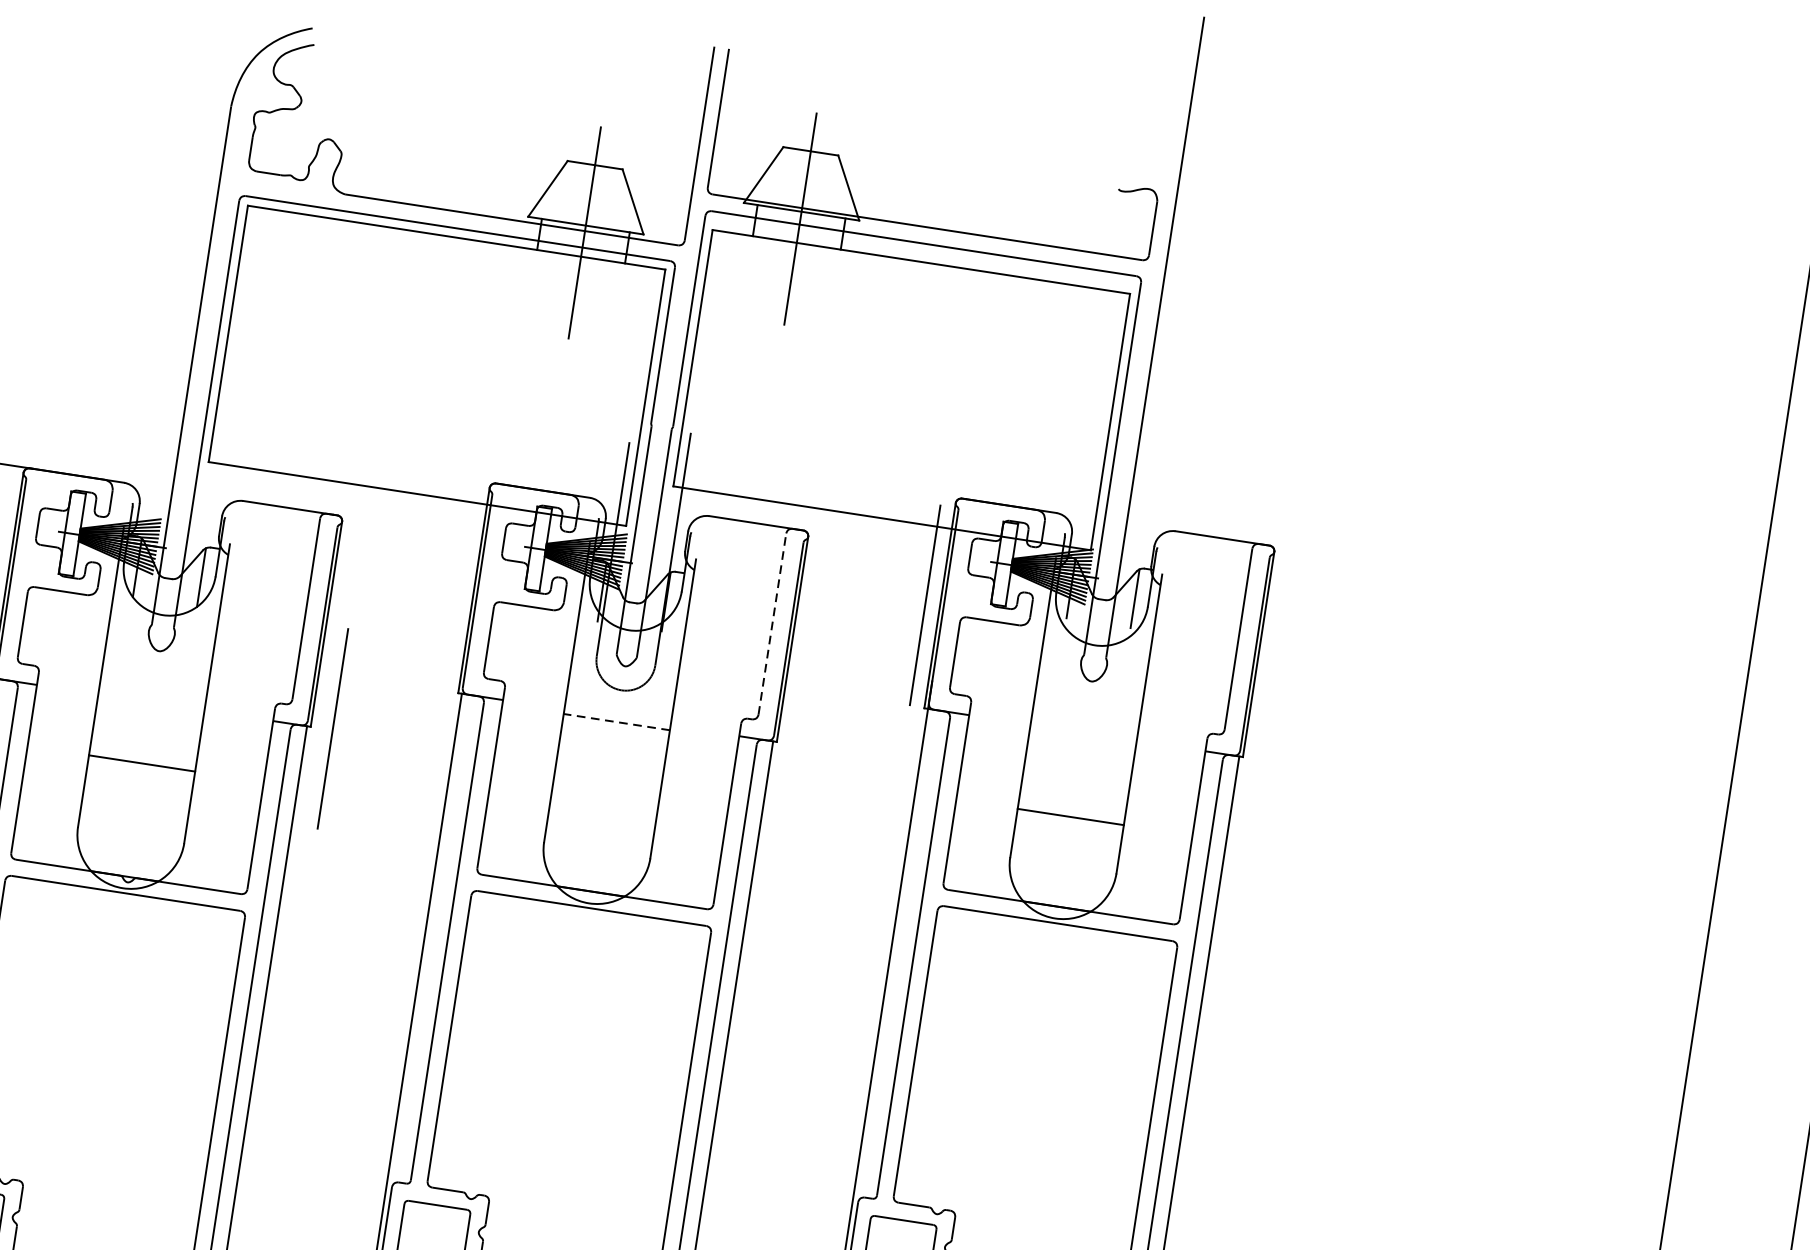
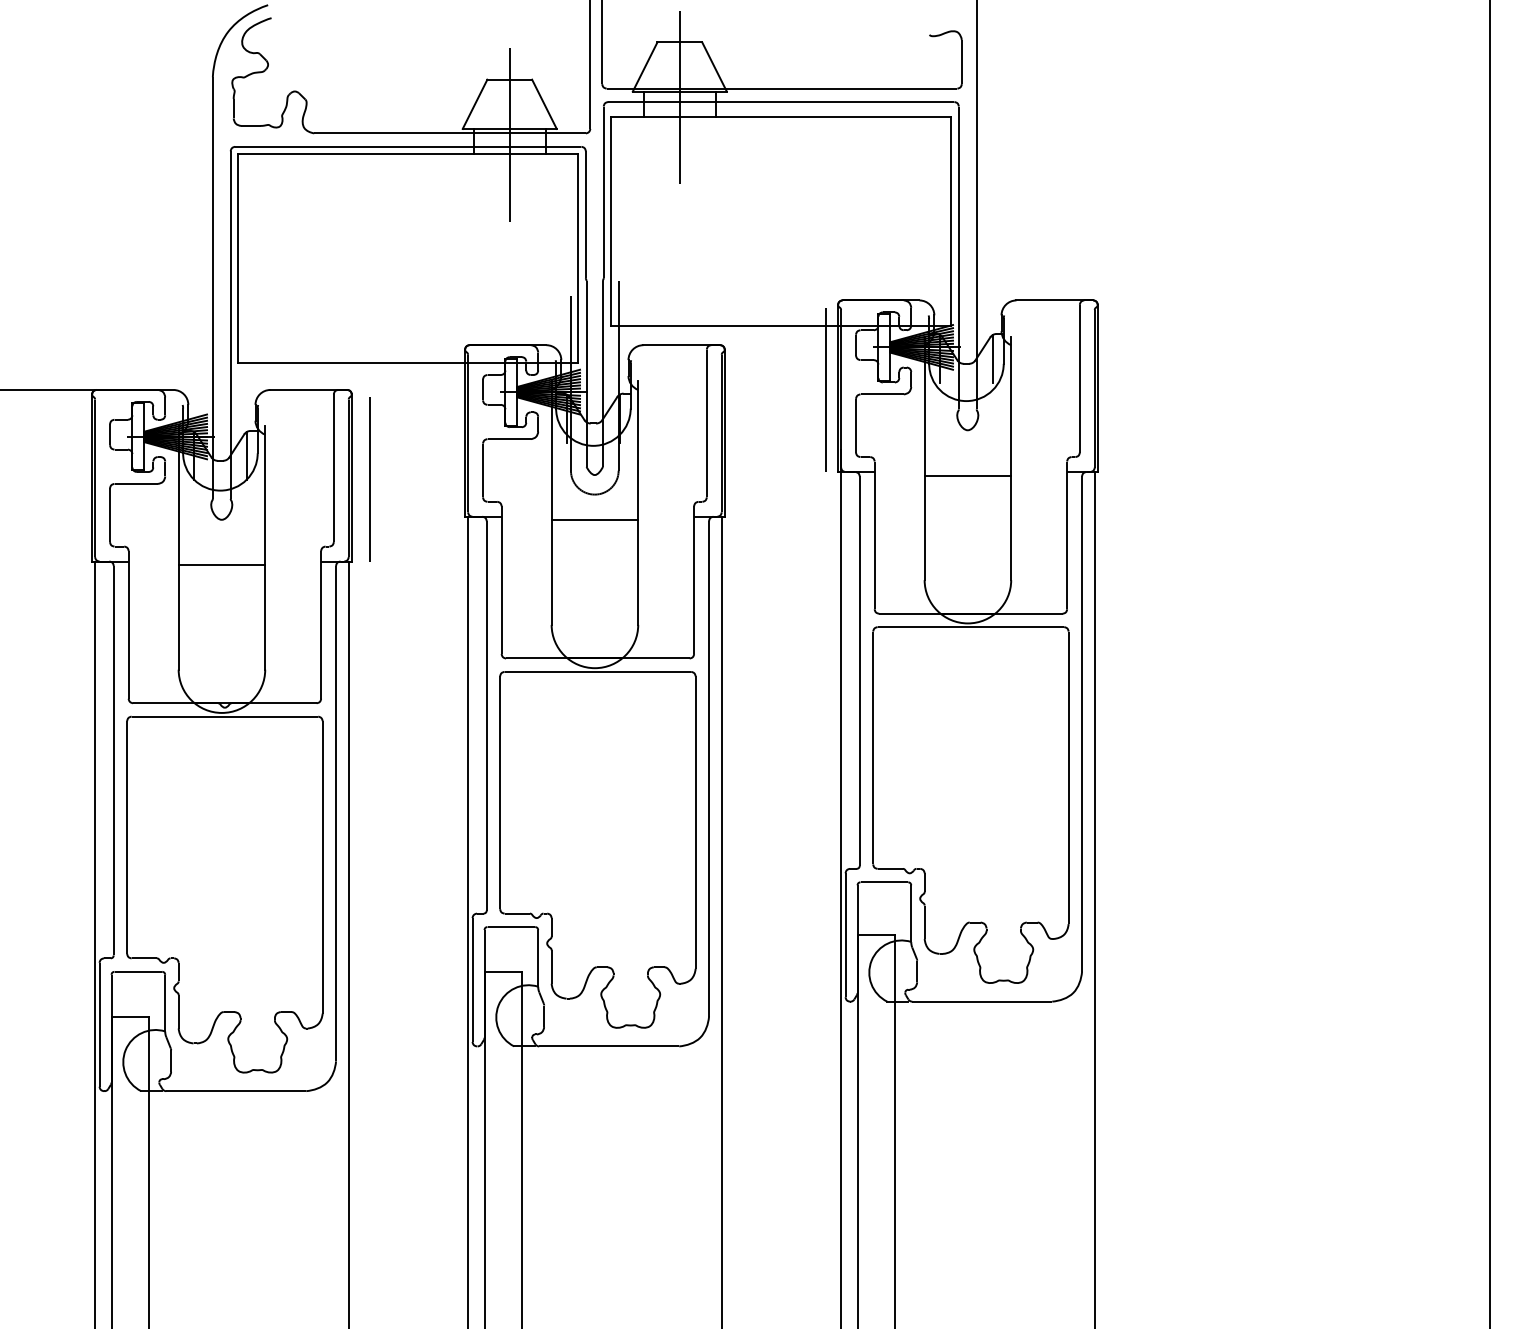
line: (771, 624) -> (706, 423), dashed -> solid
line: (616, 722) -> (594, 520), dashed -> solid
line: (332, 728) -> (369, 479), moved
line: (141, 763) -> (221, 565), moved
line: (1070, 816) -> (967, 475), moved

